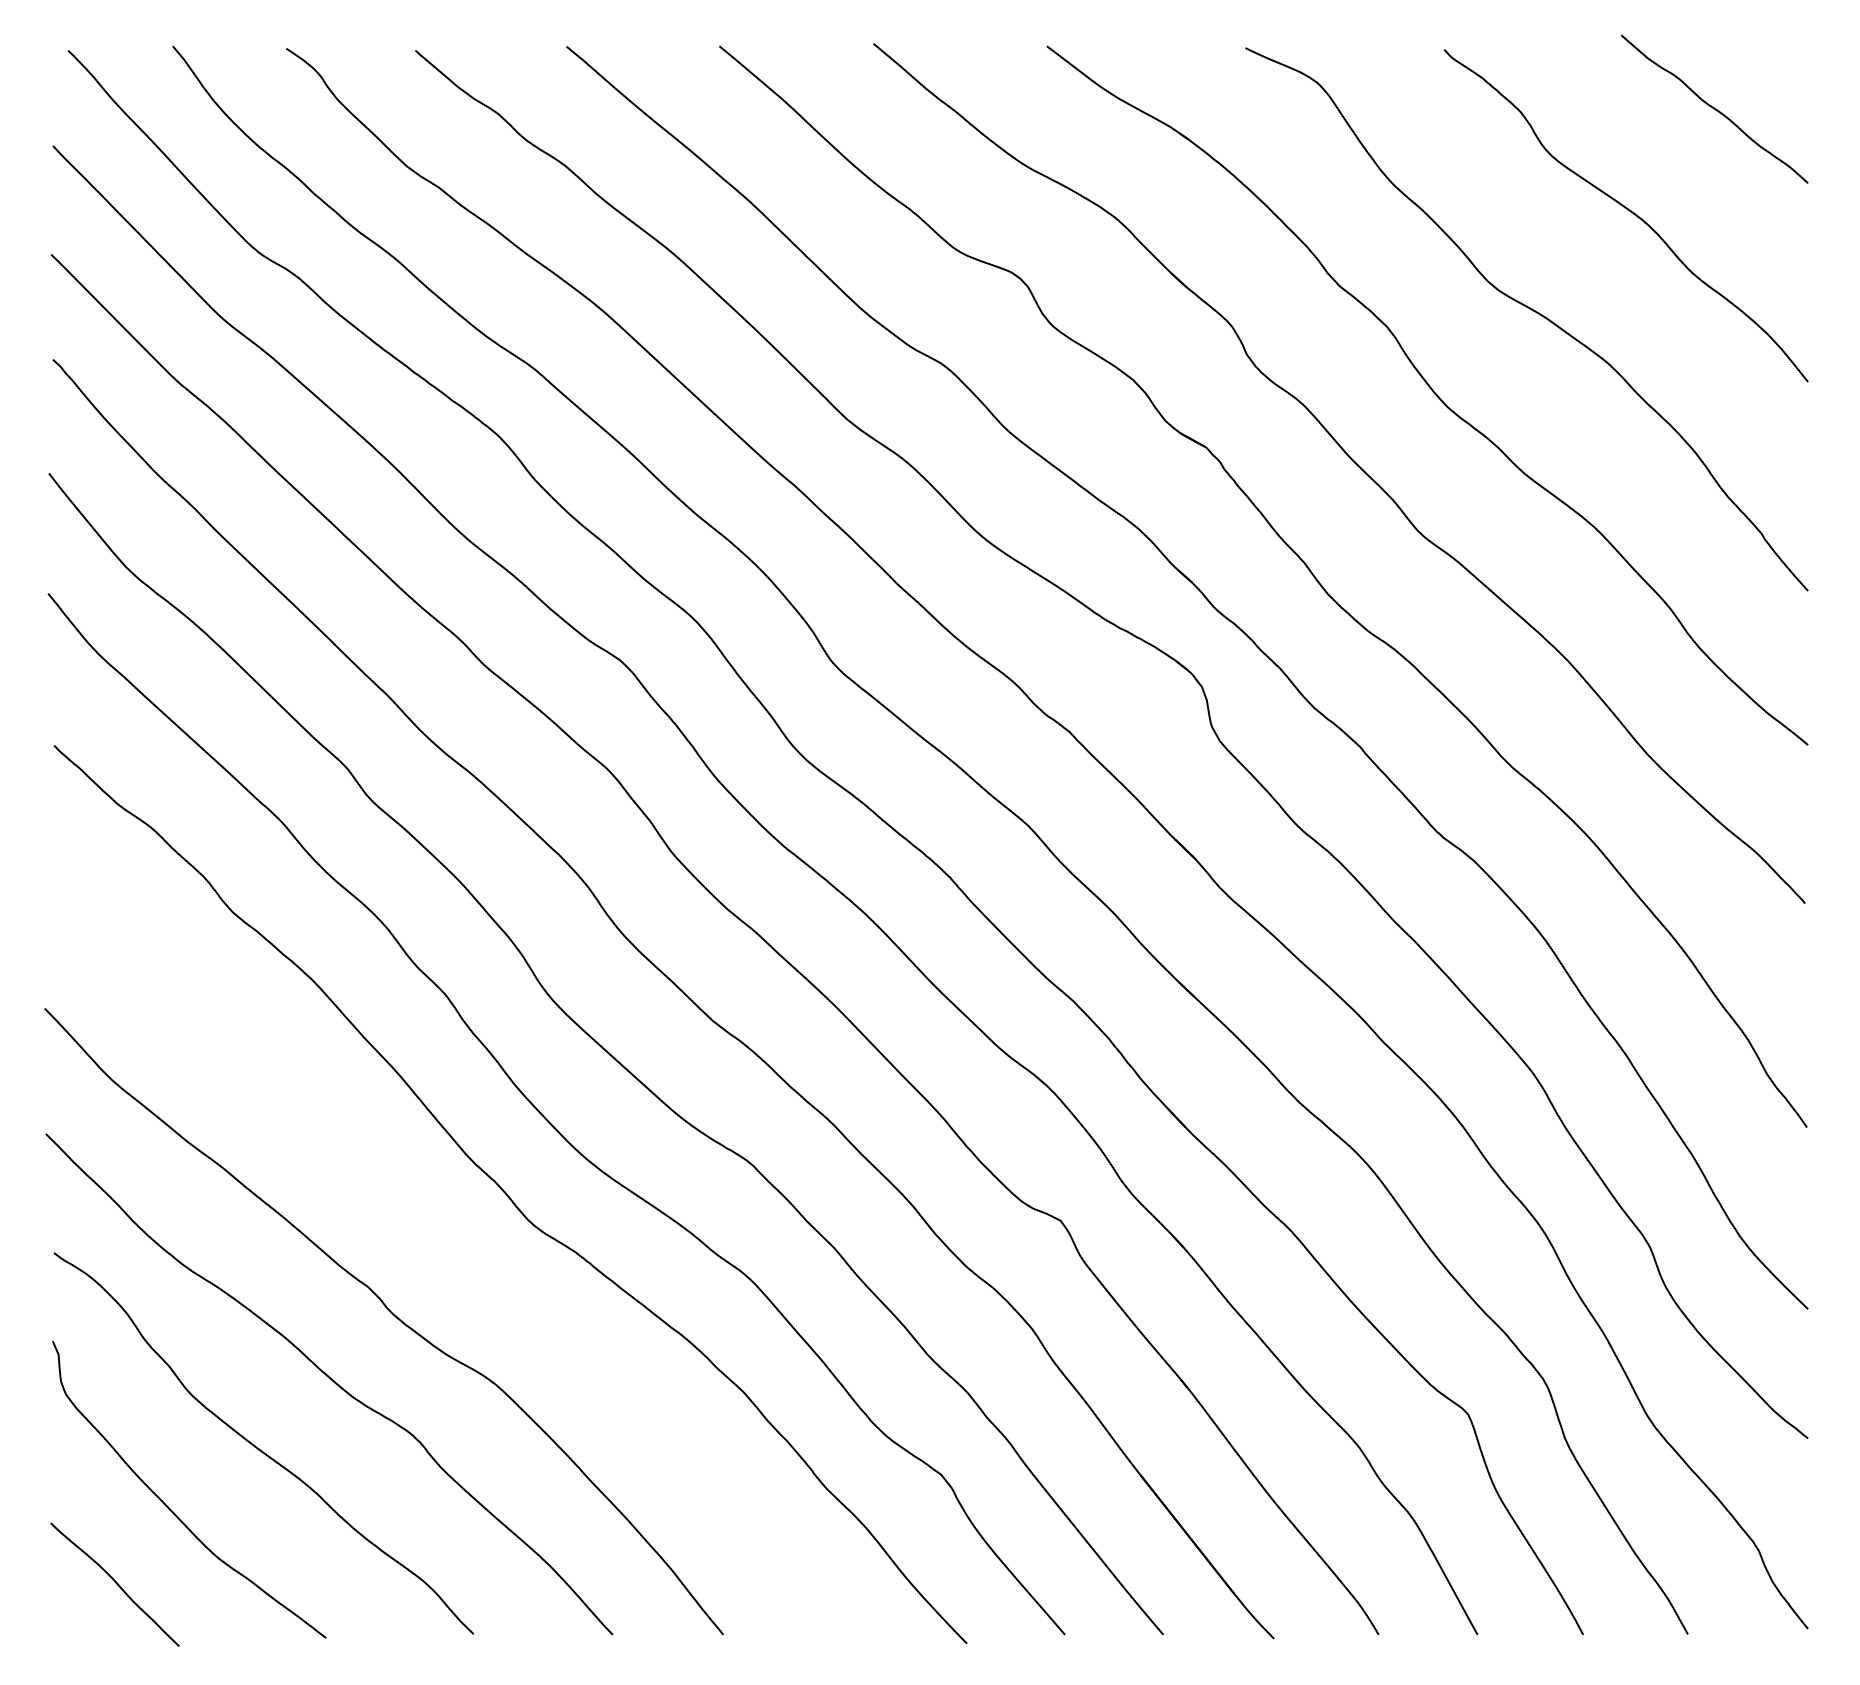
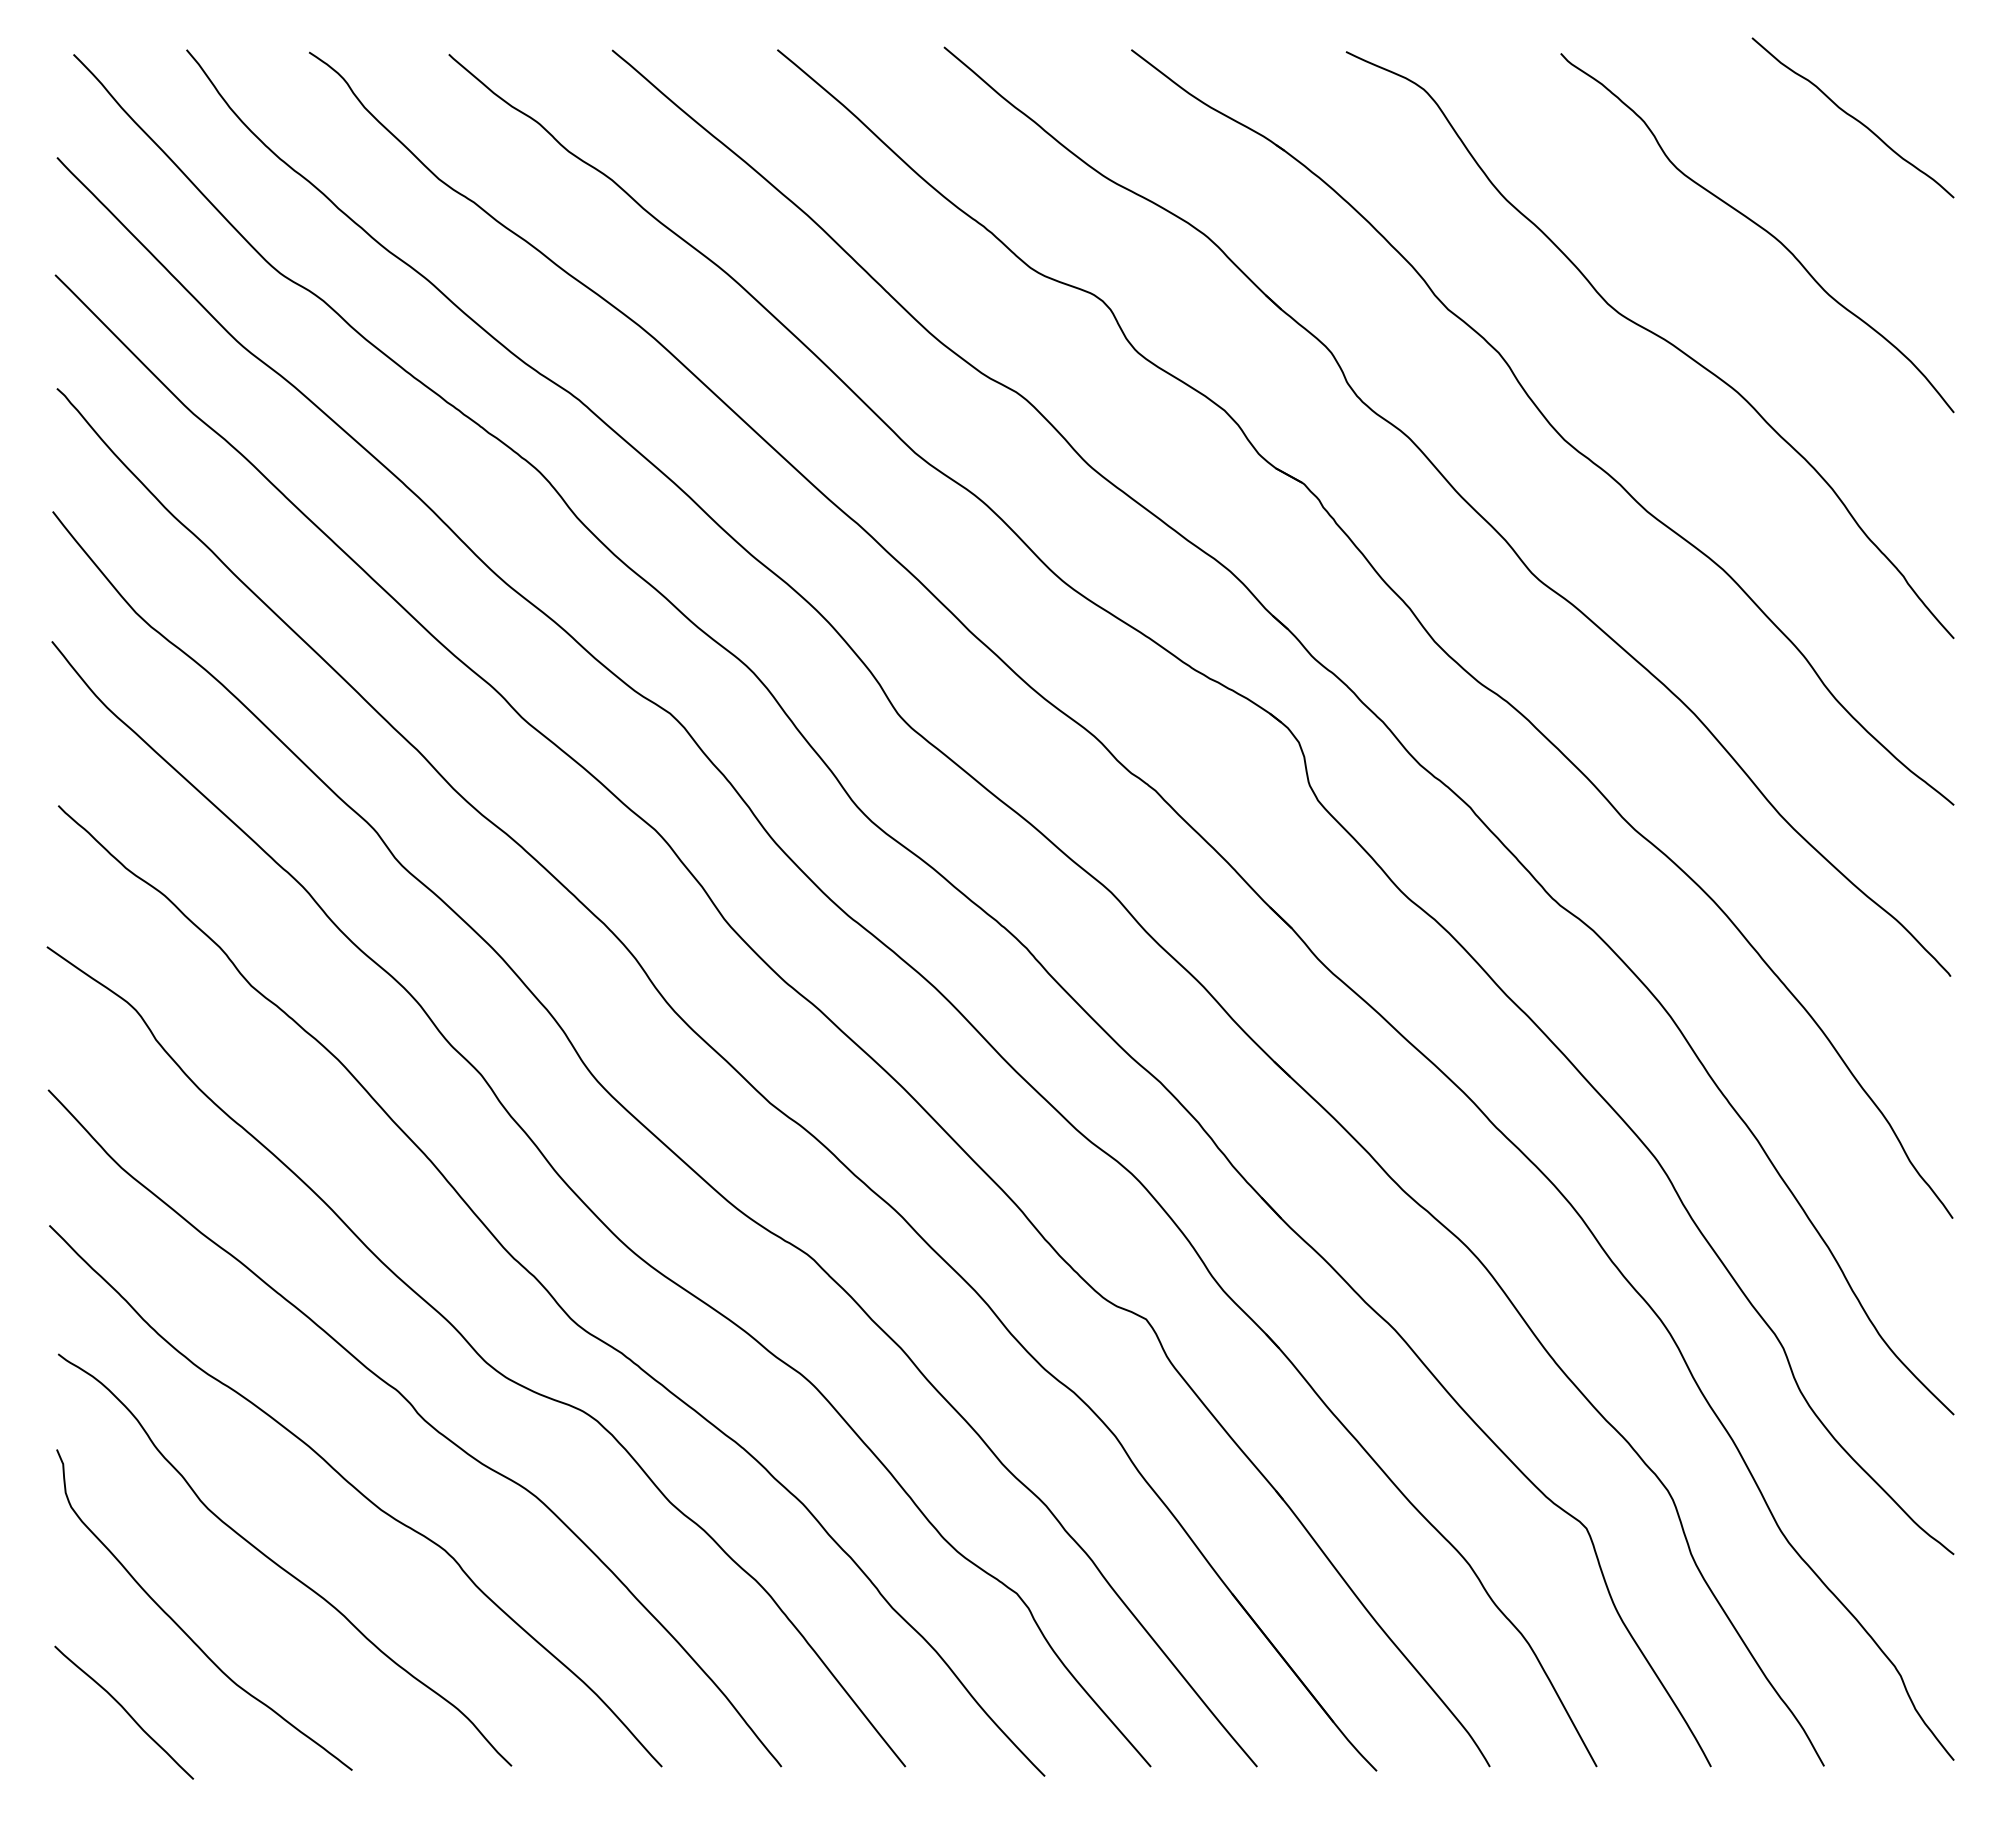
curve: (441, 1253) -> (477, 1354), added

